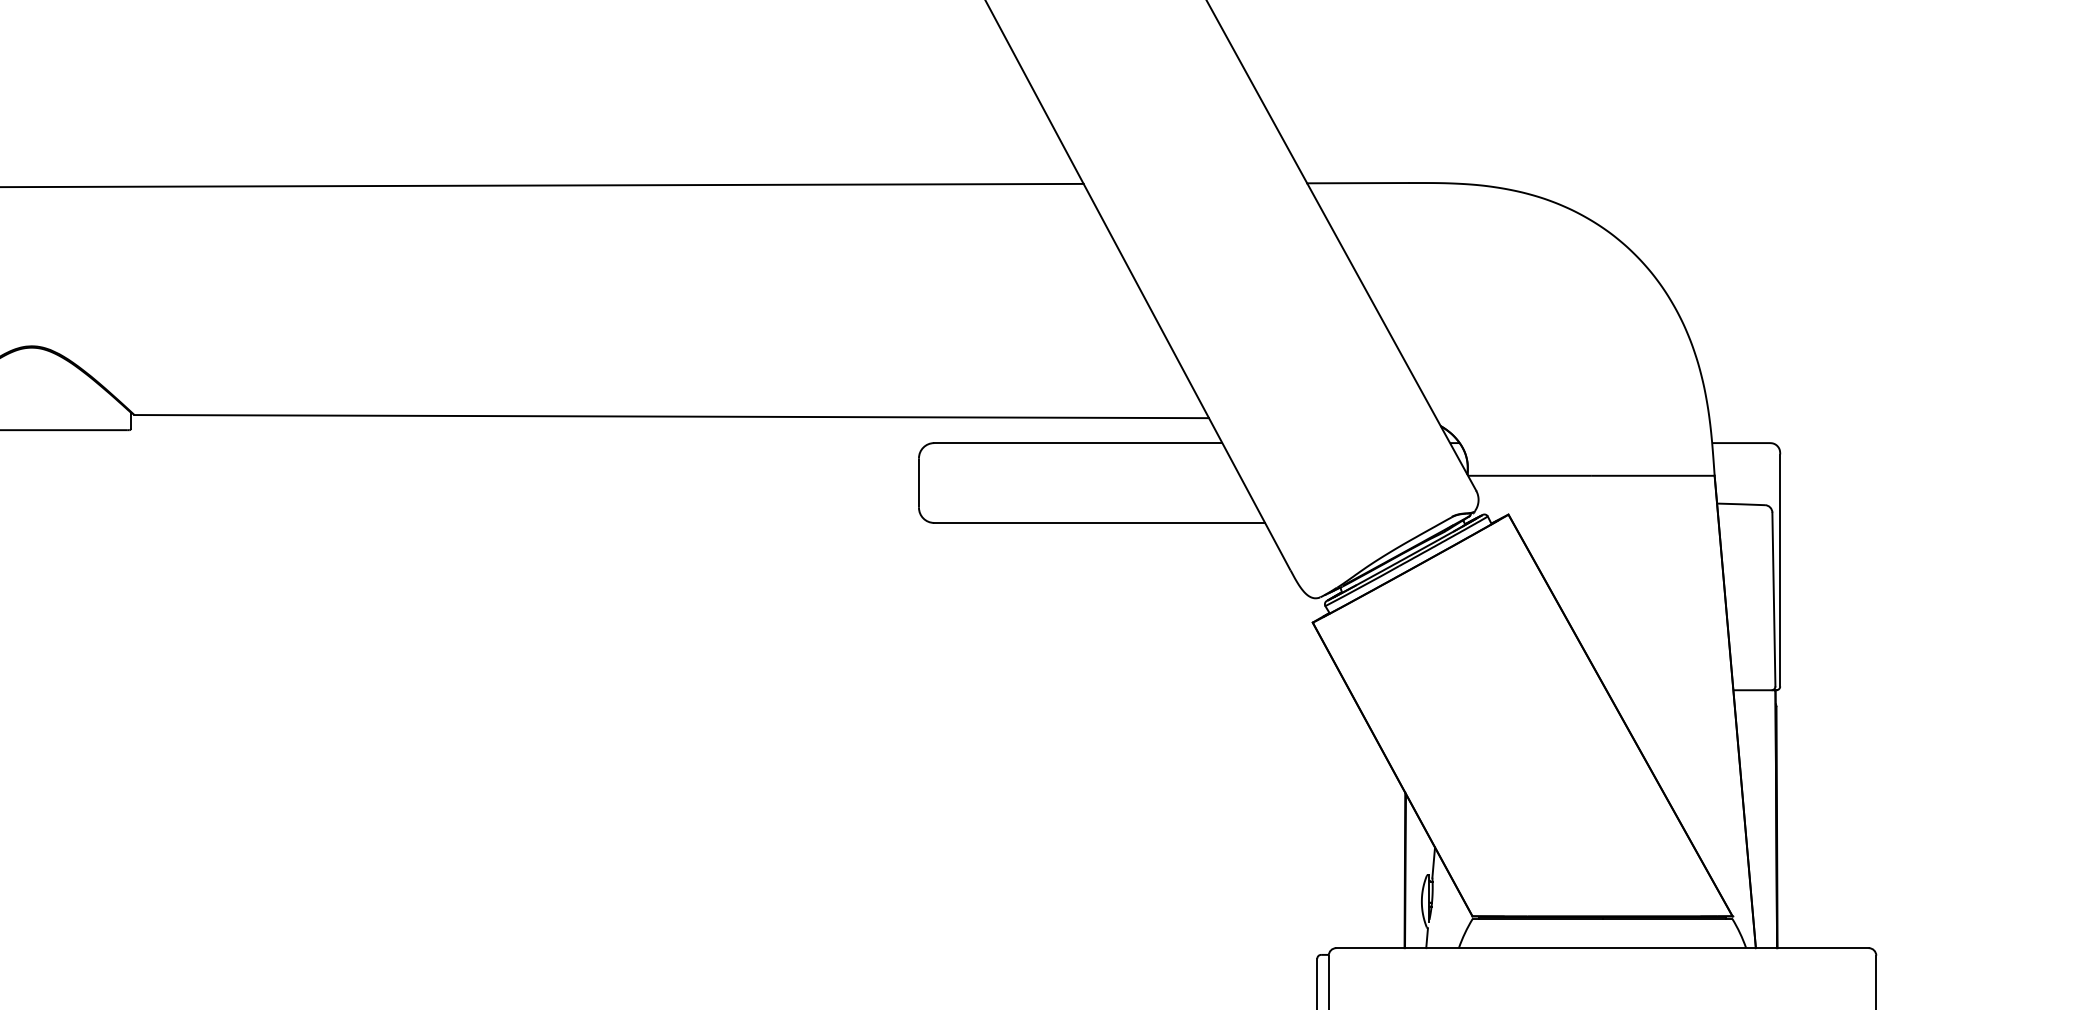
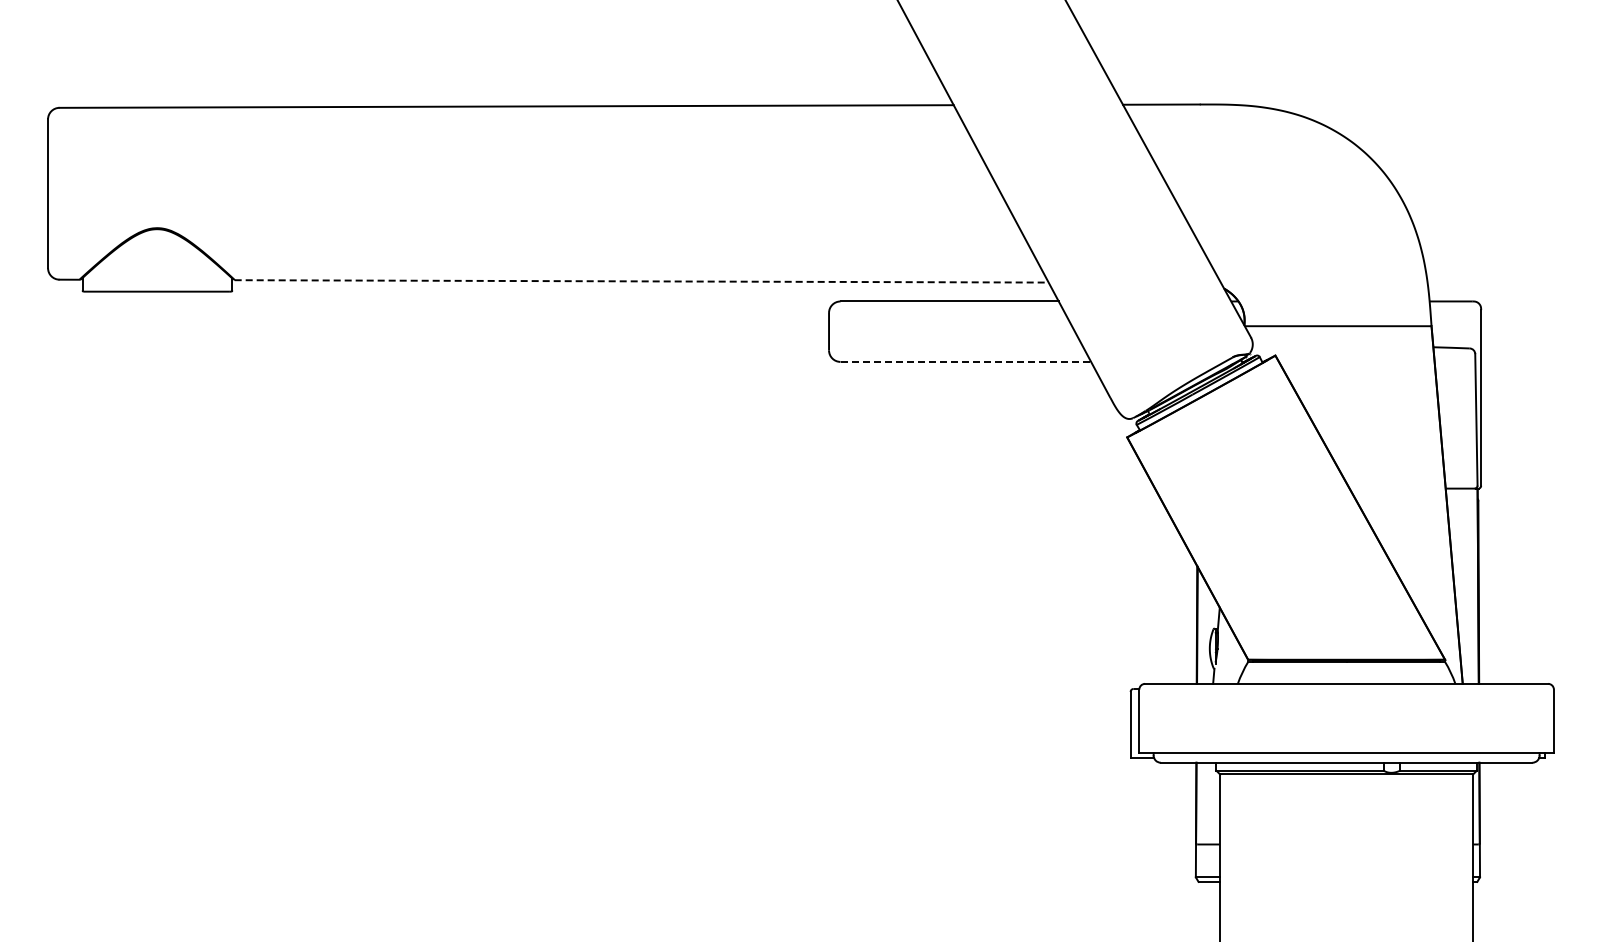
line: (671, 416) -> (641, 281), solid -> dashed
line: (1100, 522) -> (966, 361), solid -> dashed

